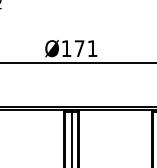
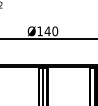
text: (86, 48) -> (51, 31), Ø171 -> Ø140

